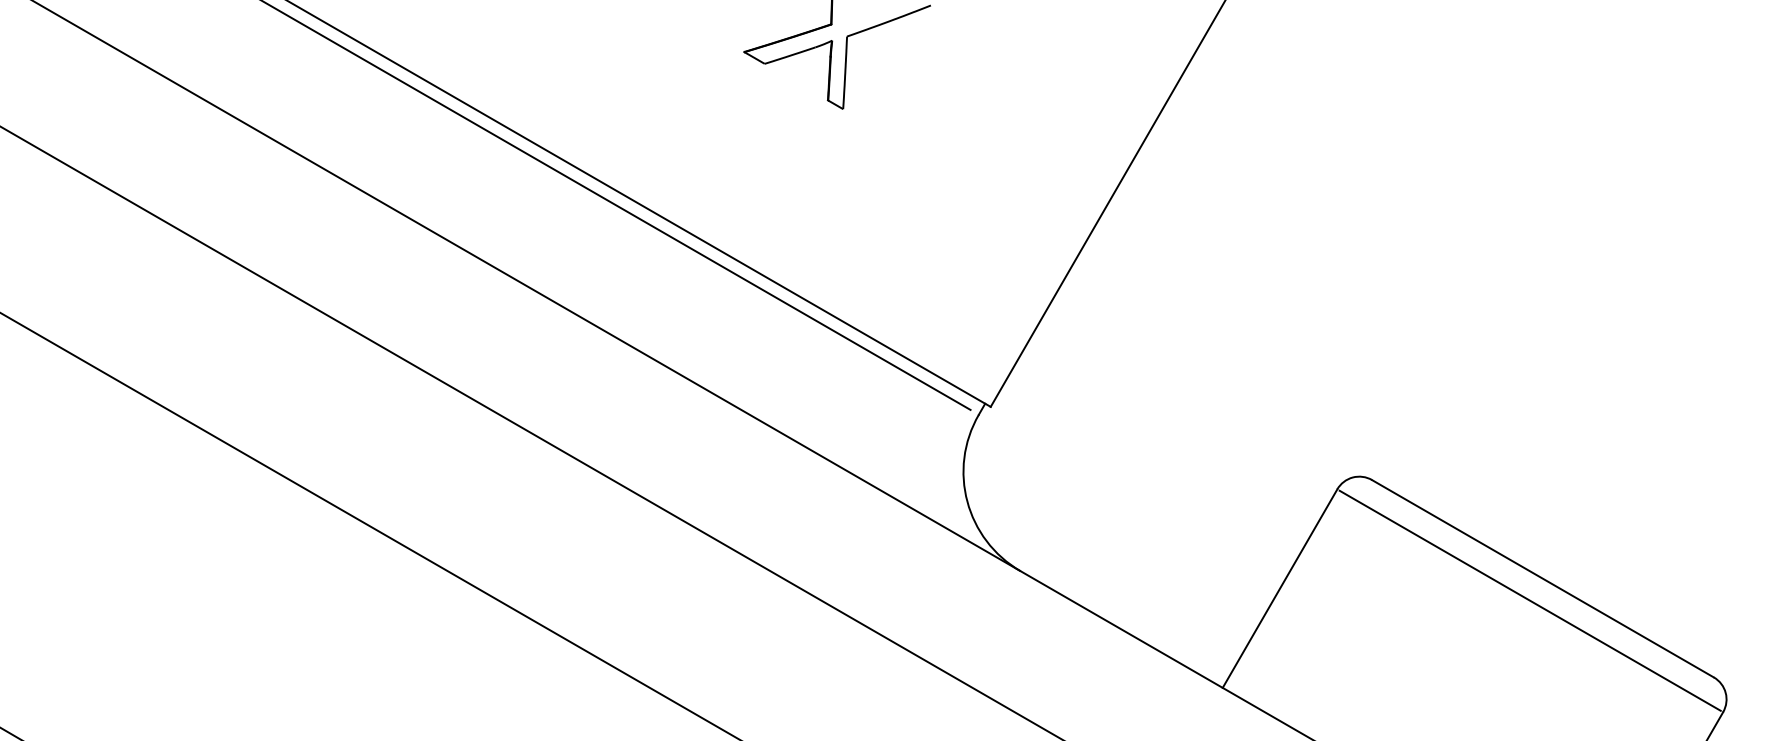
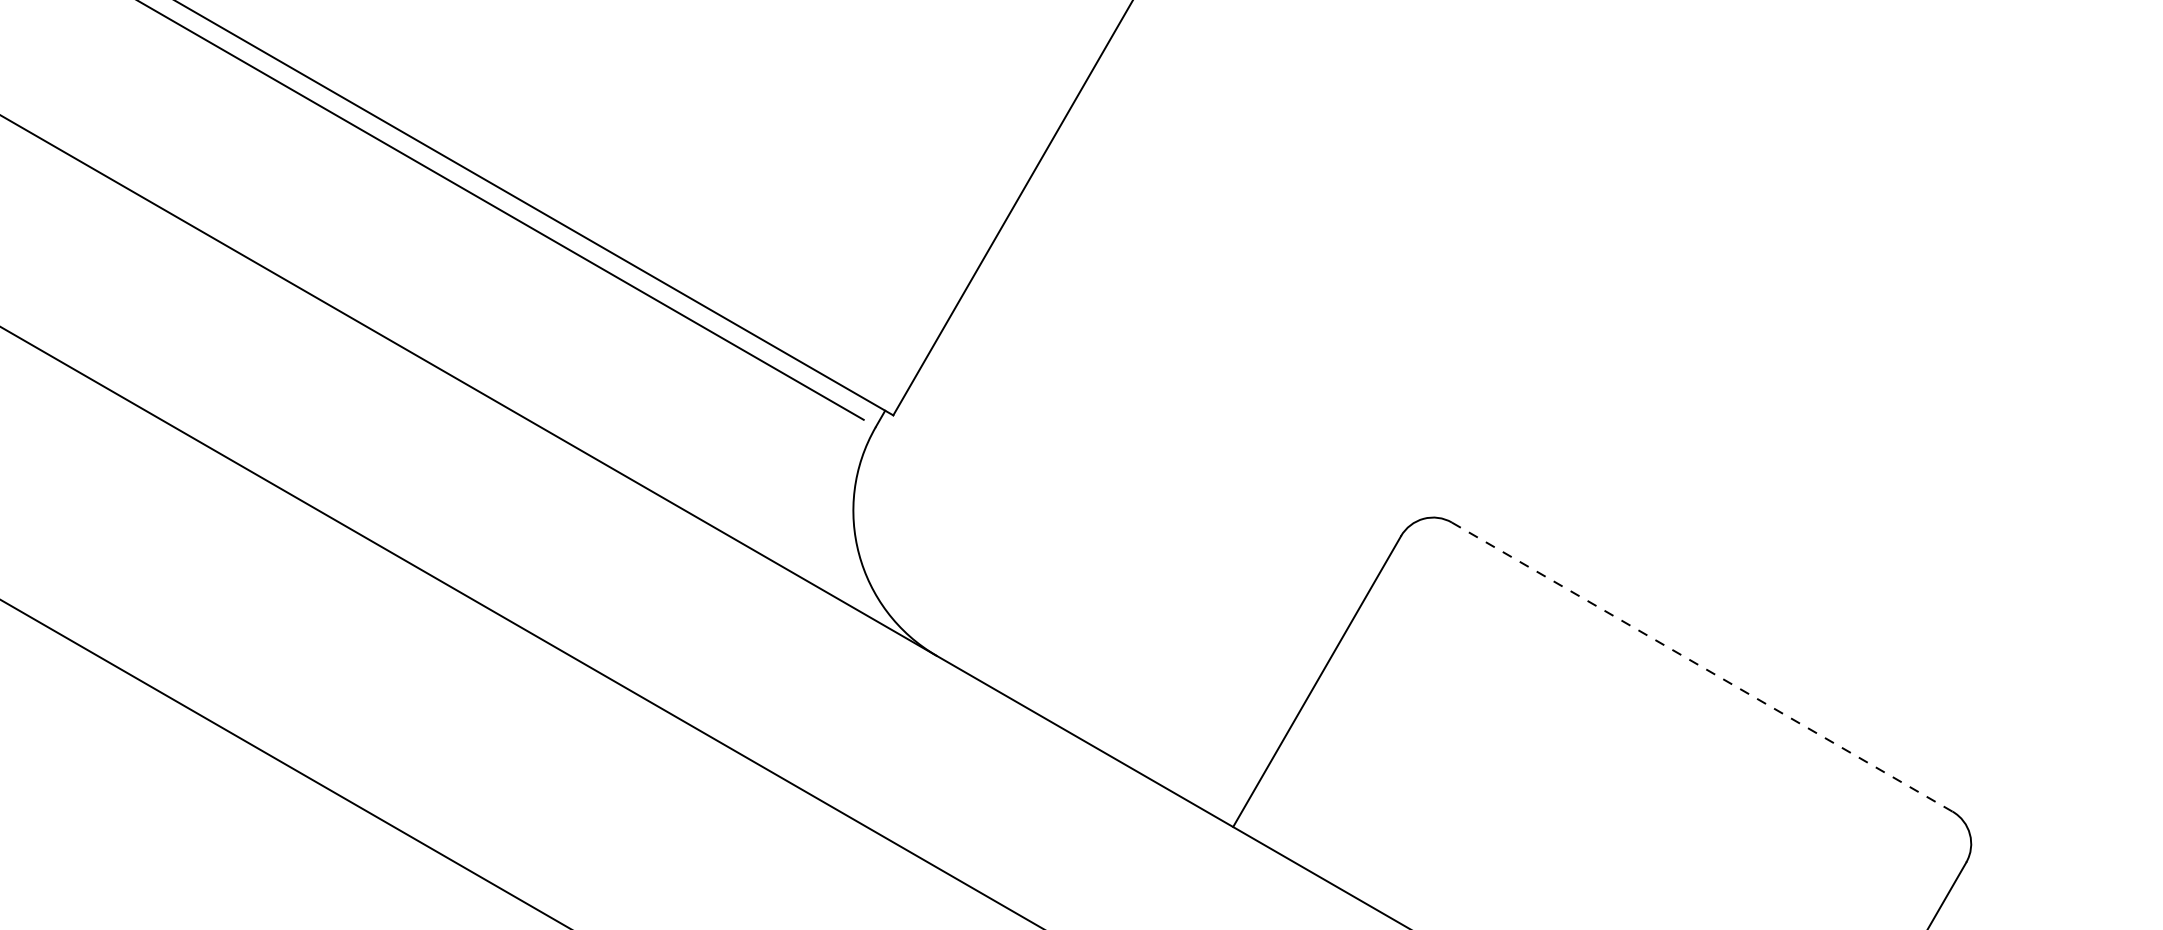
line: (1543, 579) -> (1703, 668), solid -> dashed
line: (1529, 600) -> (1682, 698), removed

